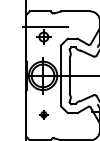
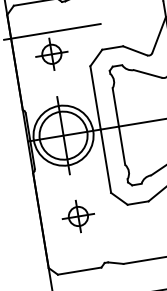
part: (43, 114) -> (77, 216), size x1.67

